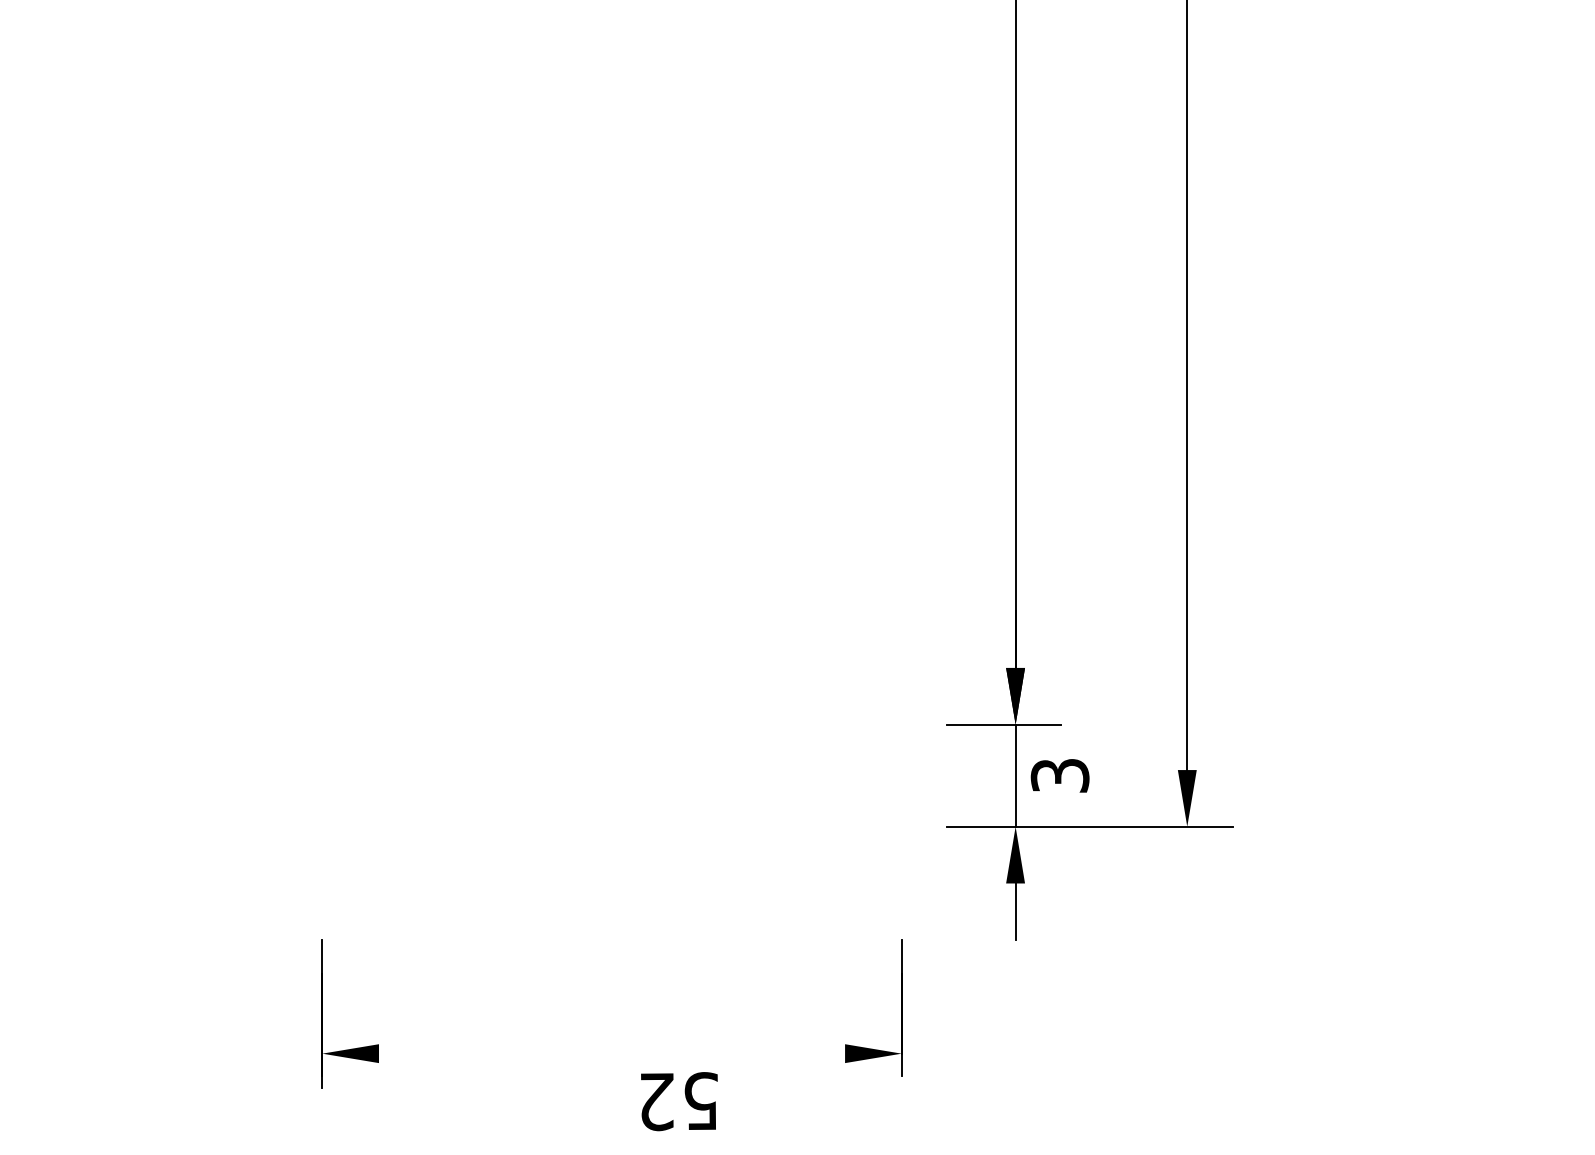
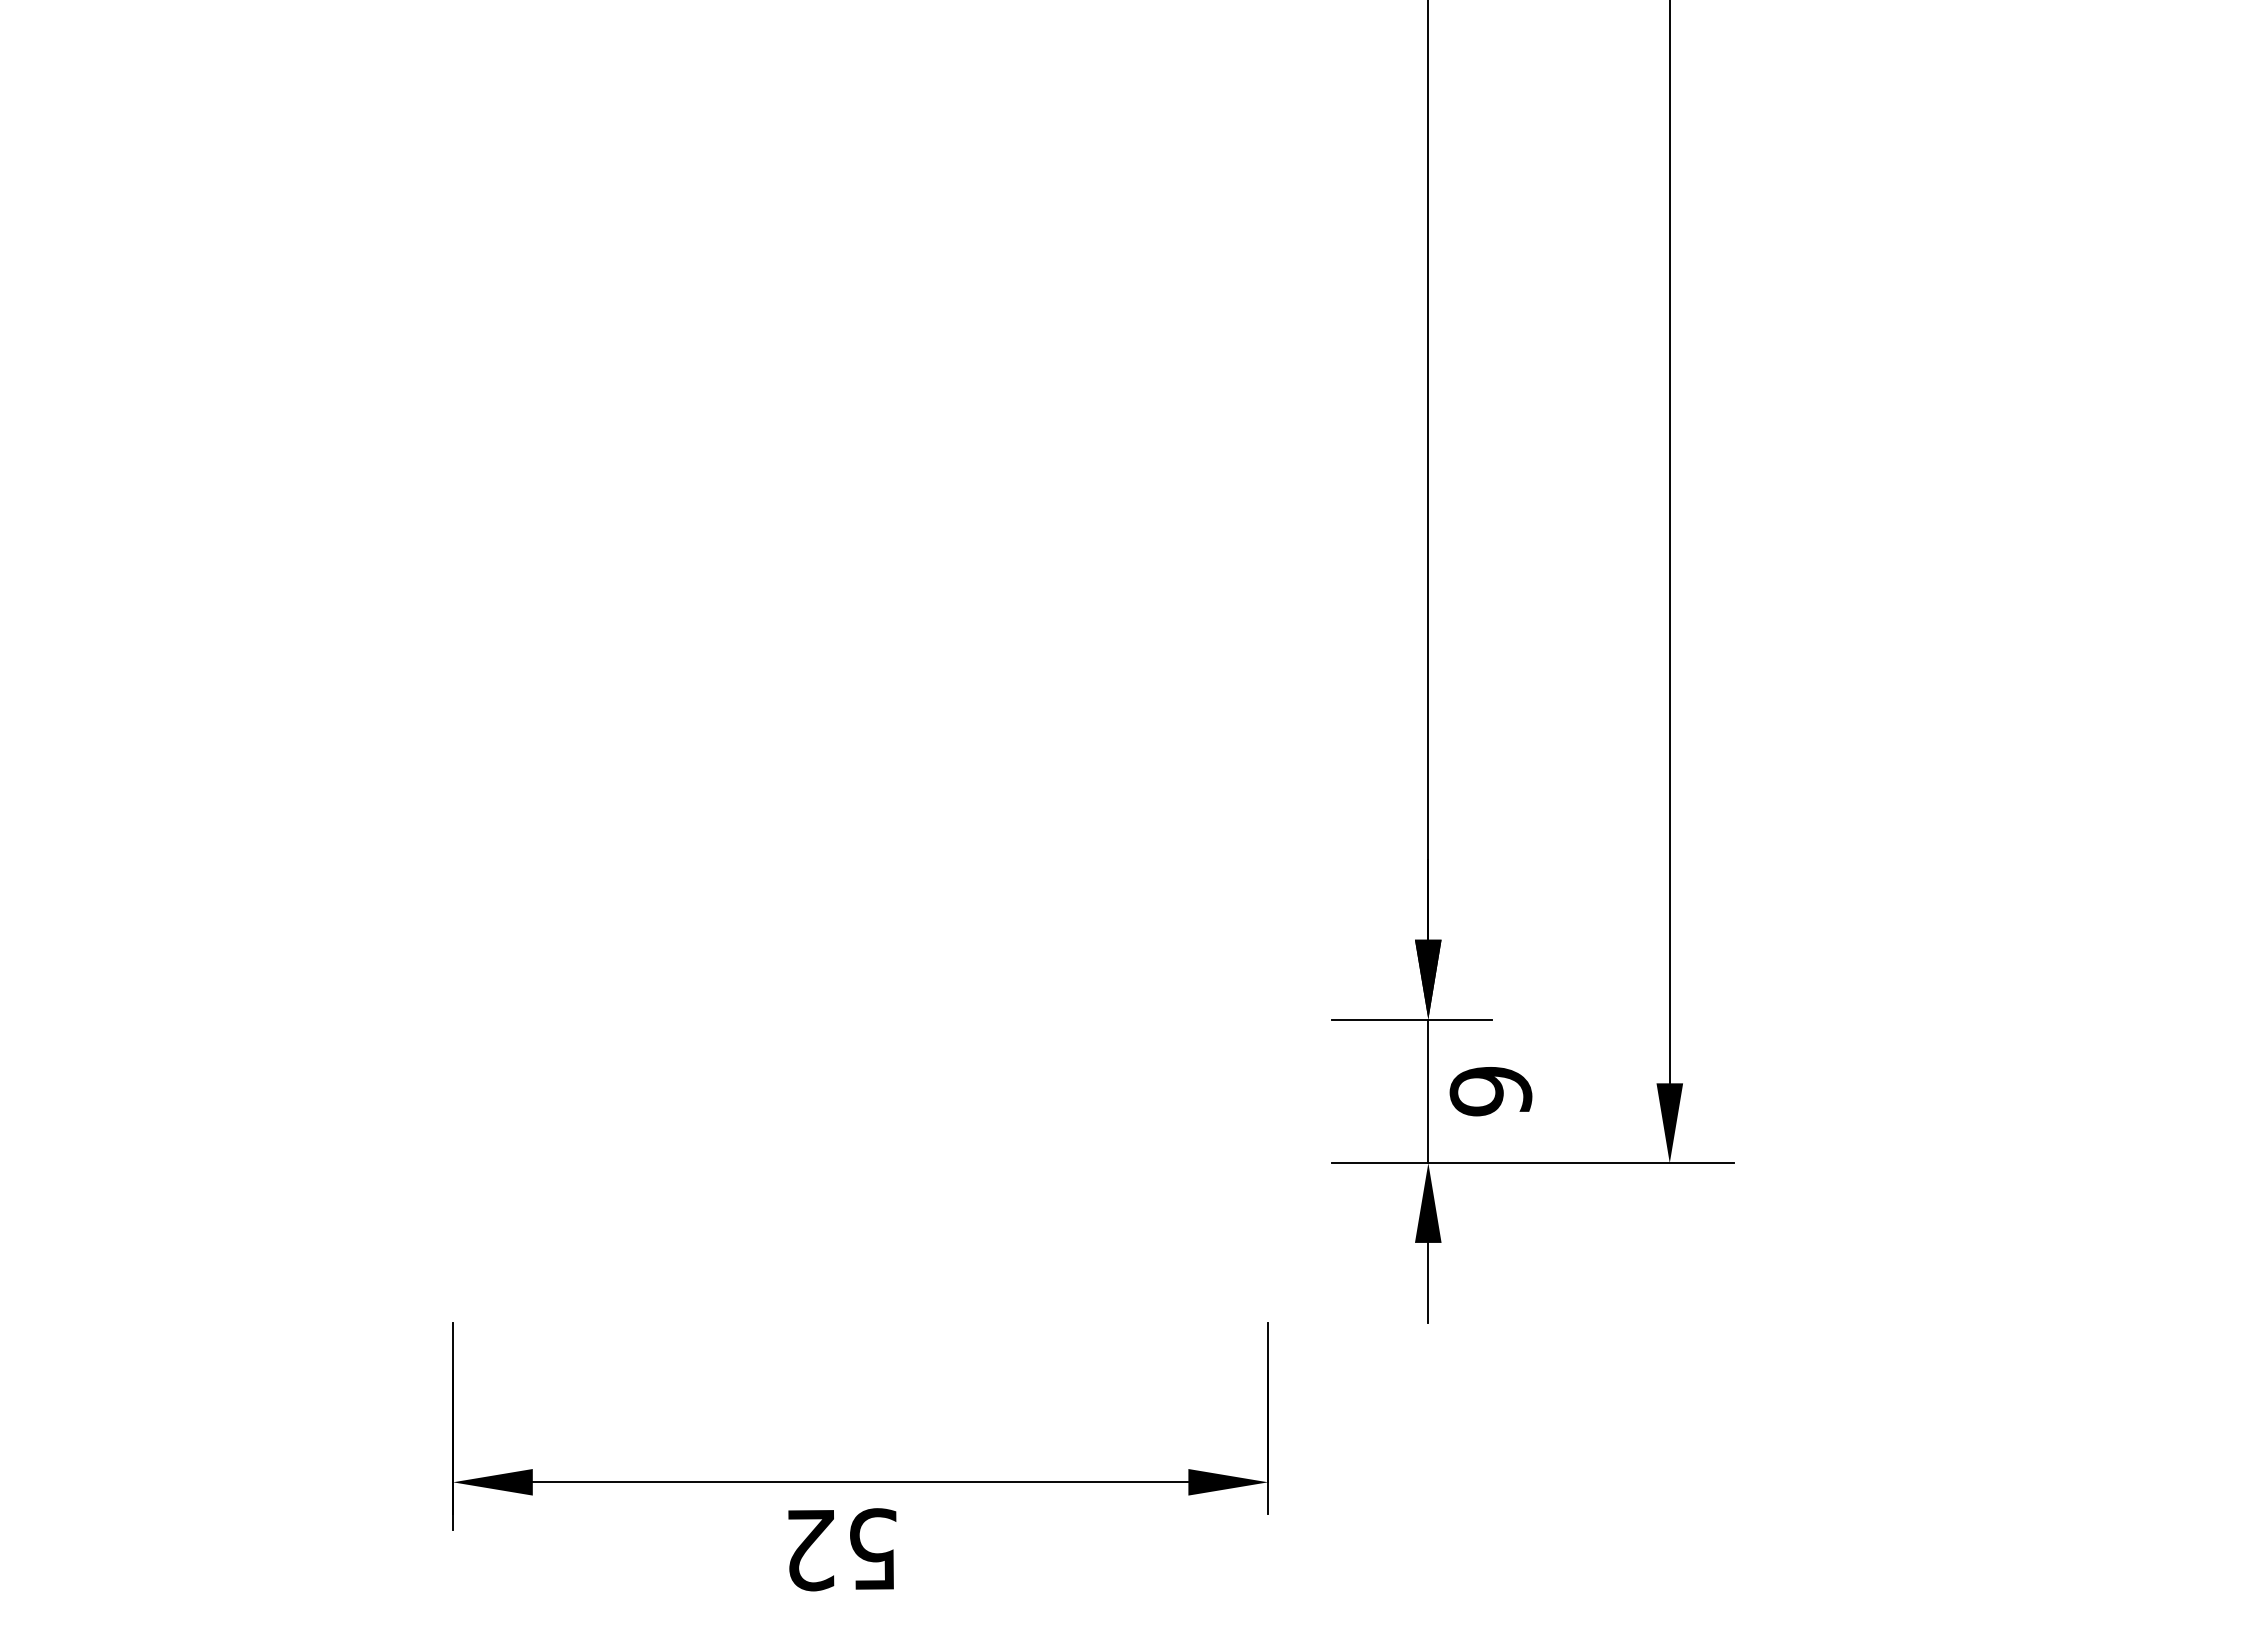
text: (1059, 775) -> (1490, 1091), 3 -> 9
line: (611, 1053) -> (860, 1482), added
text: (679, 1101) -> (842, 1549), moved

